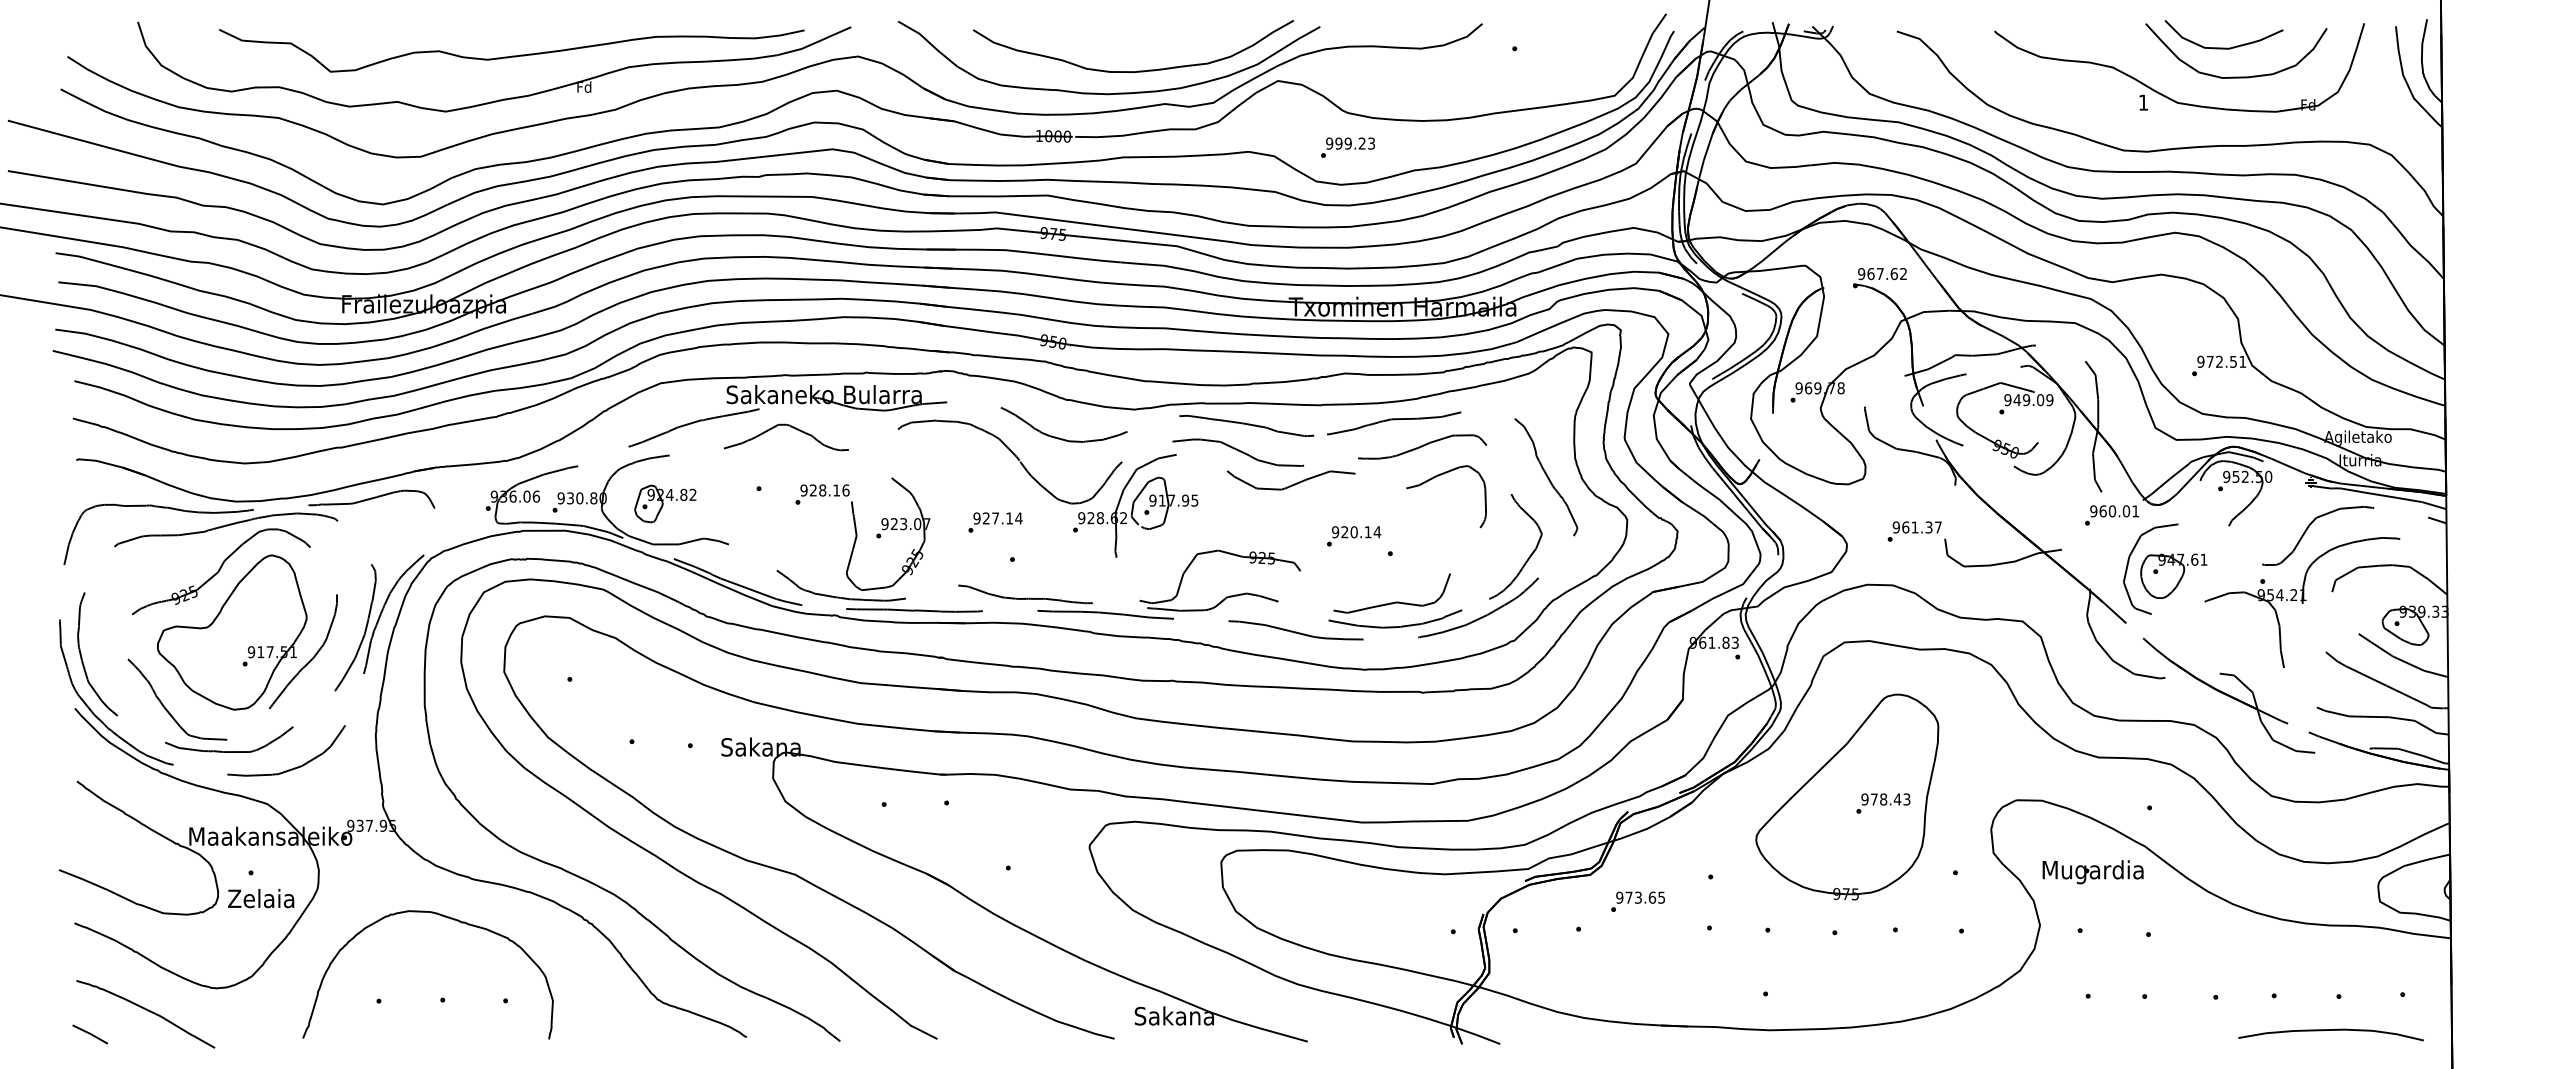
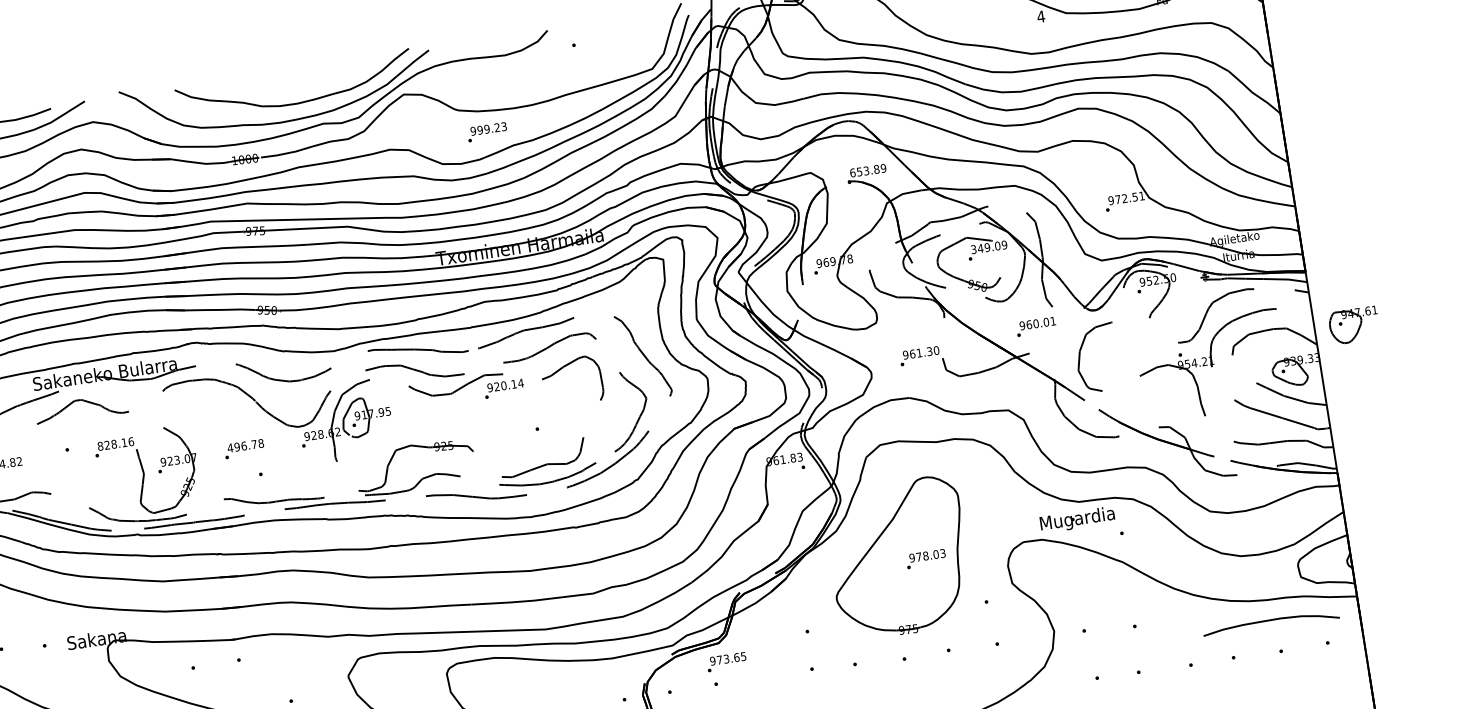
text: (2143, 102) -> (1040, 16), 1 -> 4
text: (1347, 147) -> (486, 132), moved
text: (1882, 274) -> (868, 171), 967.62 -> 653.89
text: (2007, 399) -> (973, 249), 949.09 -> 349.09
text: (803, 490) -> (100, 446), 928.16 -> 828.16
text: (2112, 515) -> (1036, 326), moved
text: (997, 518) -> (245, 445), 927.14 -> 496.78
text: (1937, 527) -> (935, 350), 961.37 -> 961.30
text: (1354, 536) -> (504, 388), moved
part: (2173, 575) -> (1354, 324), moved
text: (1897, 799) -> (936, 554), 978.43 -> 978.03
text: (2092, 872) -> (1077, 520), moved
text: (1637, 901) -> (726, 661), moved
curve: (2330, 1030) -> (1270, 620), moved

